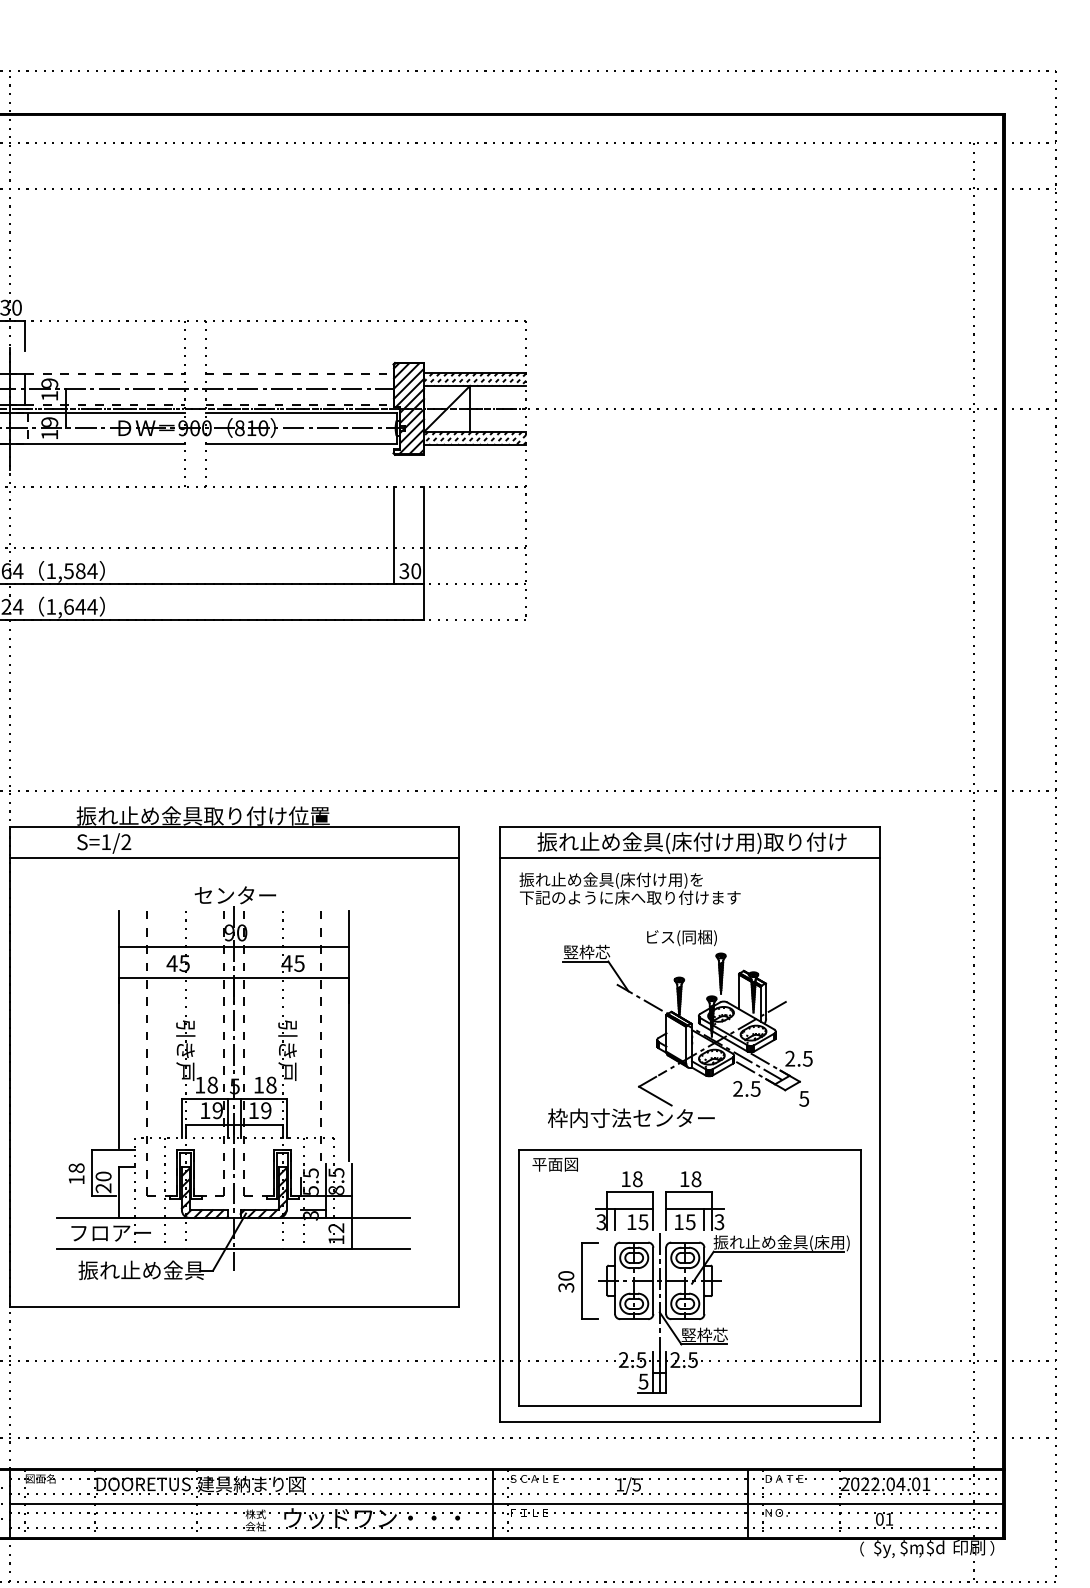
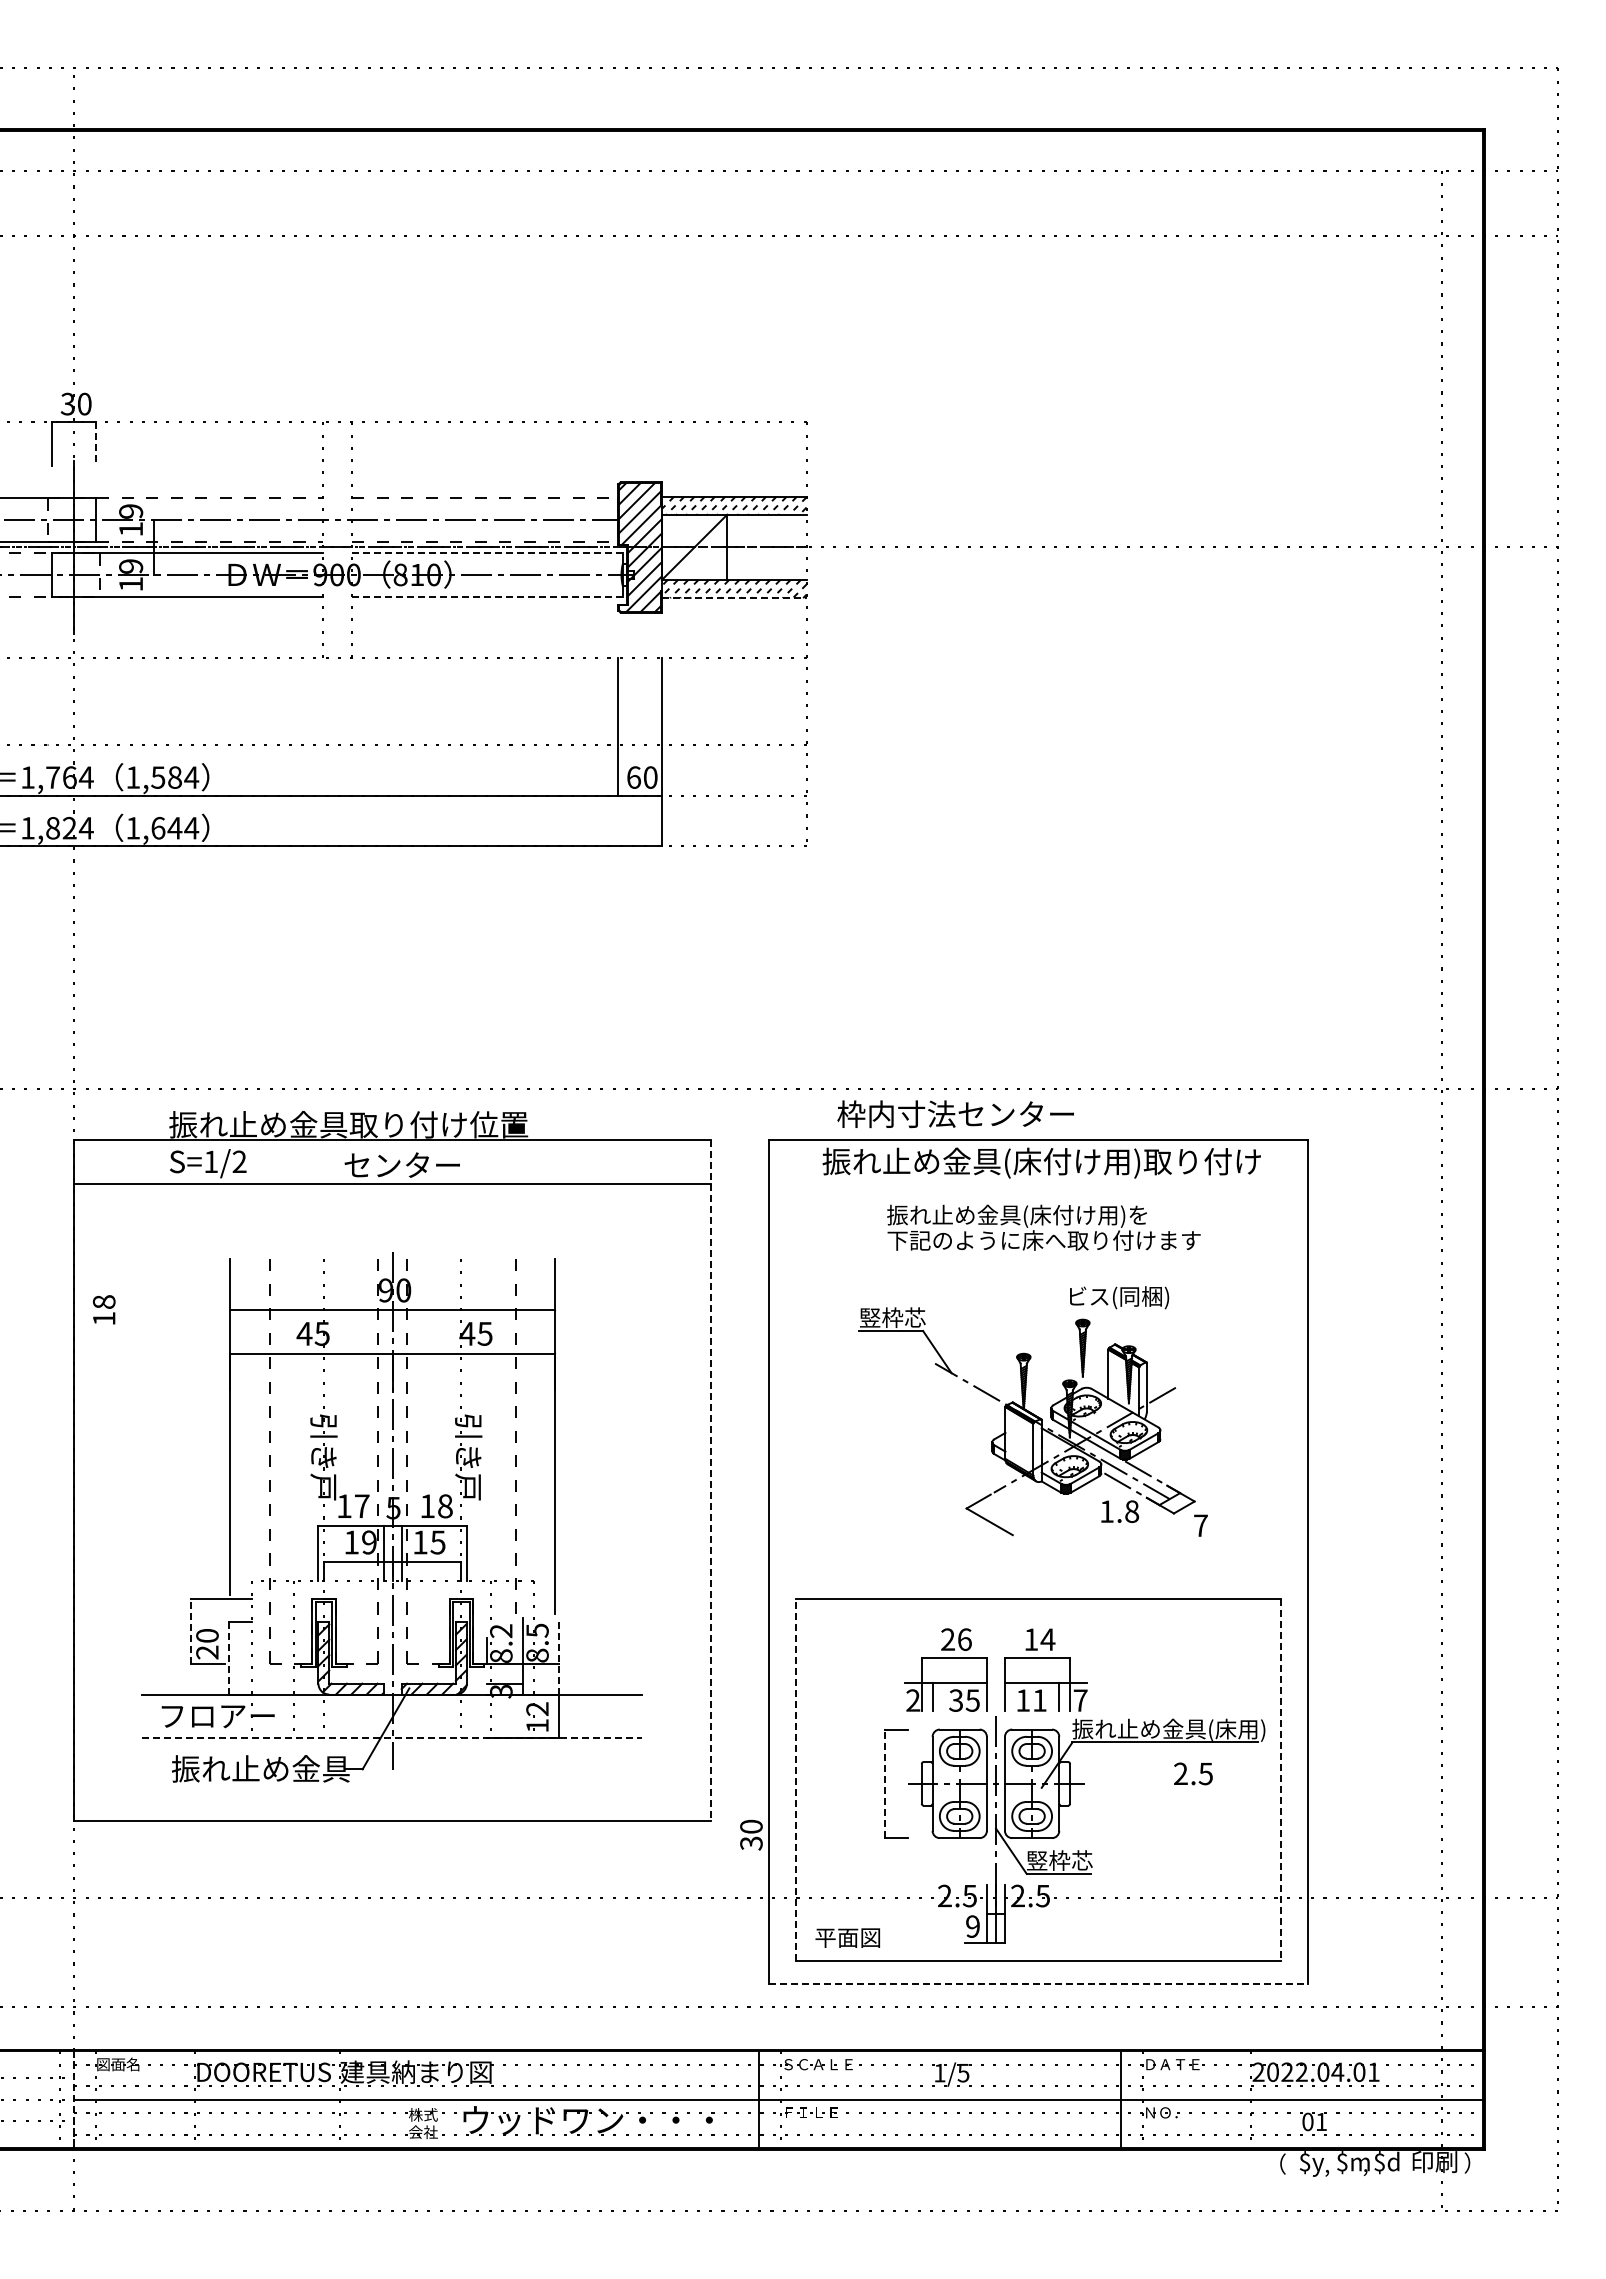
line: (24, 335) -> (95, 443), solid -> dashed
line: (301, 413) -> (487, 553), solid -> dashed
line: (301, 443) -> (487, 596), solid -> dashed
line: (475, 444) -> (734, 598), solid -> dashed
text: (404, 571) -> (633, 777), 30 -> 60
line: (689, 857) -> (1038, 1183), removed
text: (629, 888) -> (1043, 1227), moved
text: (234, 894) -> (401, 1164), moved
text: (682, 937) -> (1119, 1297), moved
text: (799, 1058) -> (1193, 1773), moved
line: (459, 1066) -> (711, 1480), solid -> dashed
text: (212, 1085) -> (361, 1506), 18 -> 17
text: (746, 1088) -> (1119, 1511), 2.5 -> 1.8
text: (804, 1098) -> (1200, 1525), 5 -> 7
text: (265, 1110) -> (437, 1542), 19 -> 15
text: (631, 1118) -> (955, 1114), moved
text: (555, 1164) -> (847, 1937), moved
text: (76, 1173) -> (104, 1309), moved
line: (91, 1173) -> (190, 1631), solid -> dashed
text: (631, 1179) -> (956, 1639), 18 -> 26
text: (696, 1179) -> (1047, 1639), 18 -> 14
text: (311, 1181) -> (501, 1643), 5.5 -> 8.2
line: (351, 1190) -> (559, 1655), solid -> dashed
line: (119, 1191) -> (229, 1657), solid -> dashed
text: (601, 1222) -> (913, 1700), 3 -> 2
text: (631, 1222) -> (955, 1700), 15 -> 35
text: (690, 1222) -> (1039, 1700), 15 -> 11
text: (719, 1222) -> (1080, 1700), 3 -> 7
line: (234, 1248) -> (392, 1737), solid -> dashed
line: (519, 1277) -> (796, 1779), solid -> dashed
line: (861, 1278) -> (1281, 1780), solid -> dashed
line: (581, 1280) -> (885, 1783), solid -> dashed
text: (566, 1281) -> (751, 1834), moved
text: (643, 1381) -> (972, 1926), 5 -> 9
line: (689, 1422) -> (1038, 1984), solid -> dashed
line: (9, 1504) -> (74, 2100), solid -> dashed

